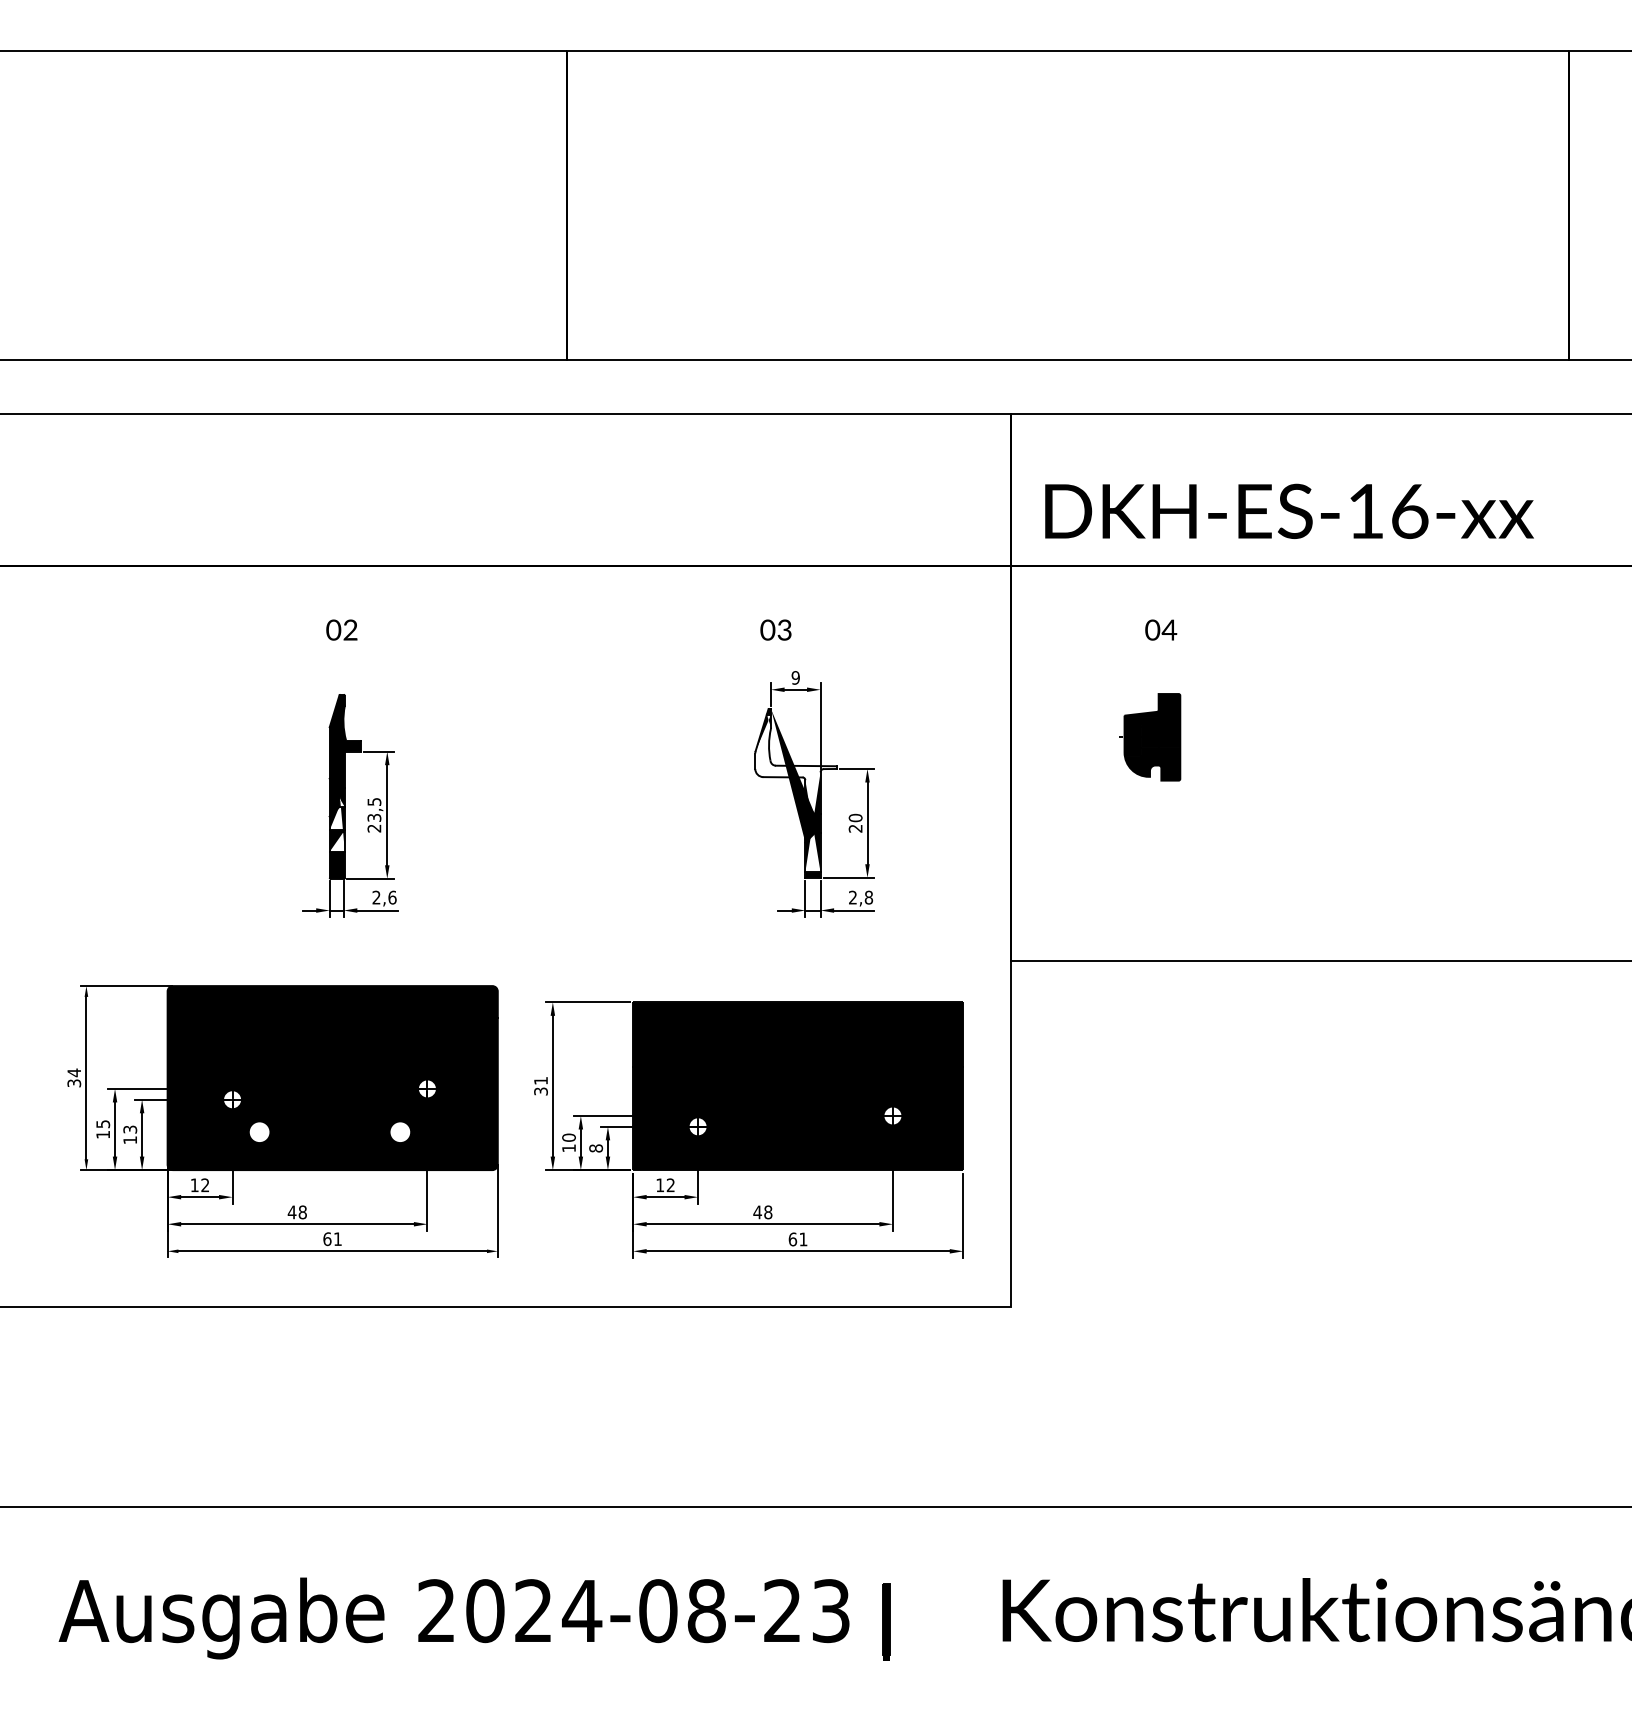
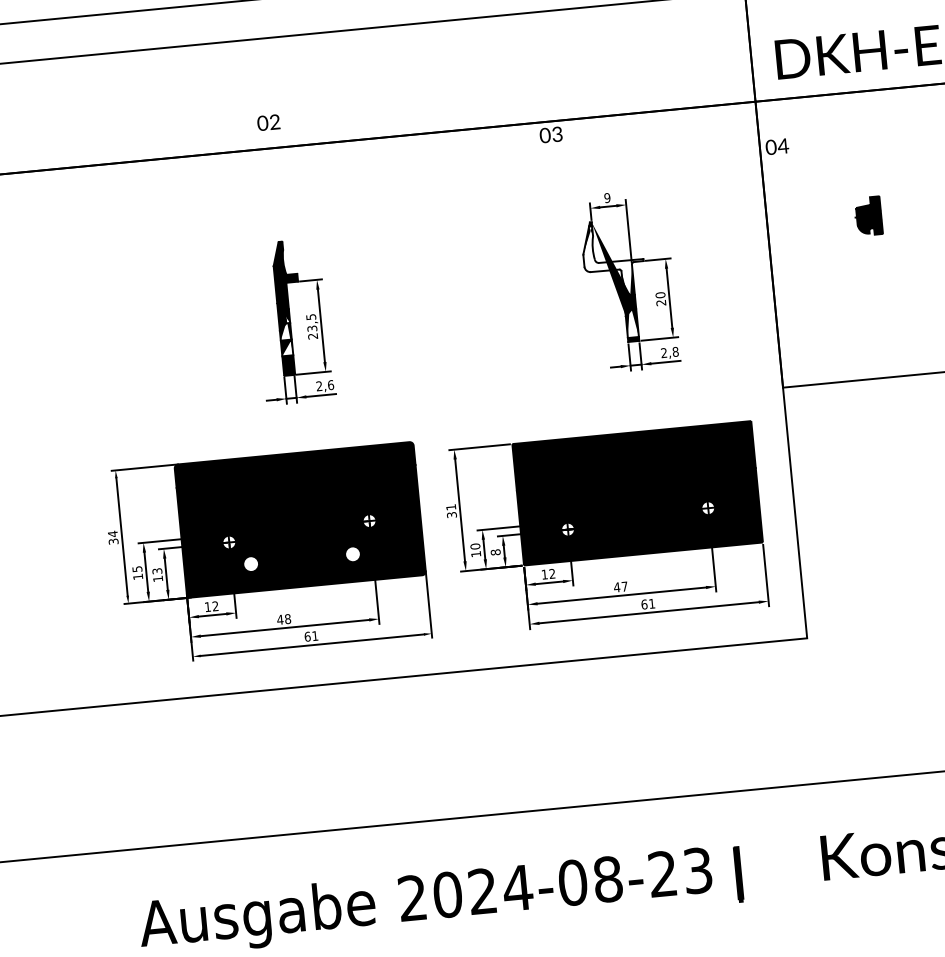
text: (341, 629) -> (268, 122), moved
text: (775, 629) -> (550, 134), moved
text: (1161, 629) -> (777, 146), moved
part: (1150, 737) -> (868, 216), size x0.6
text: (768, 1212) -> (624, 586), 48 -> 47

